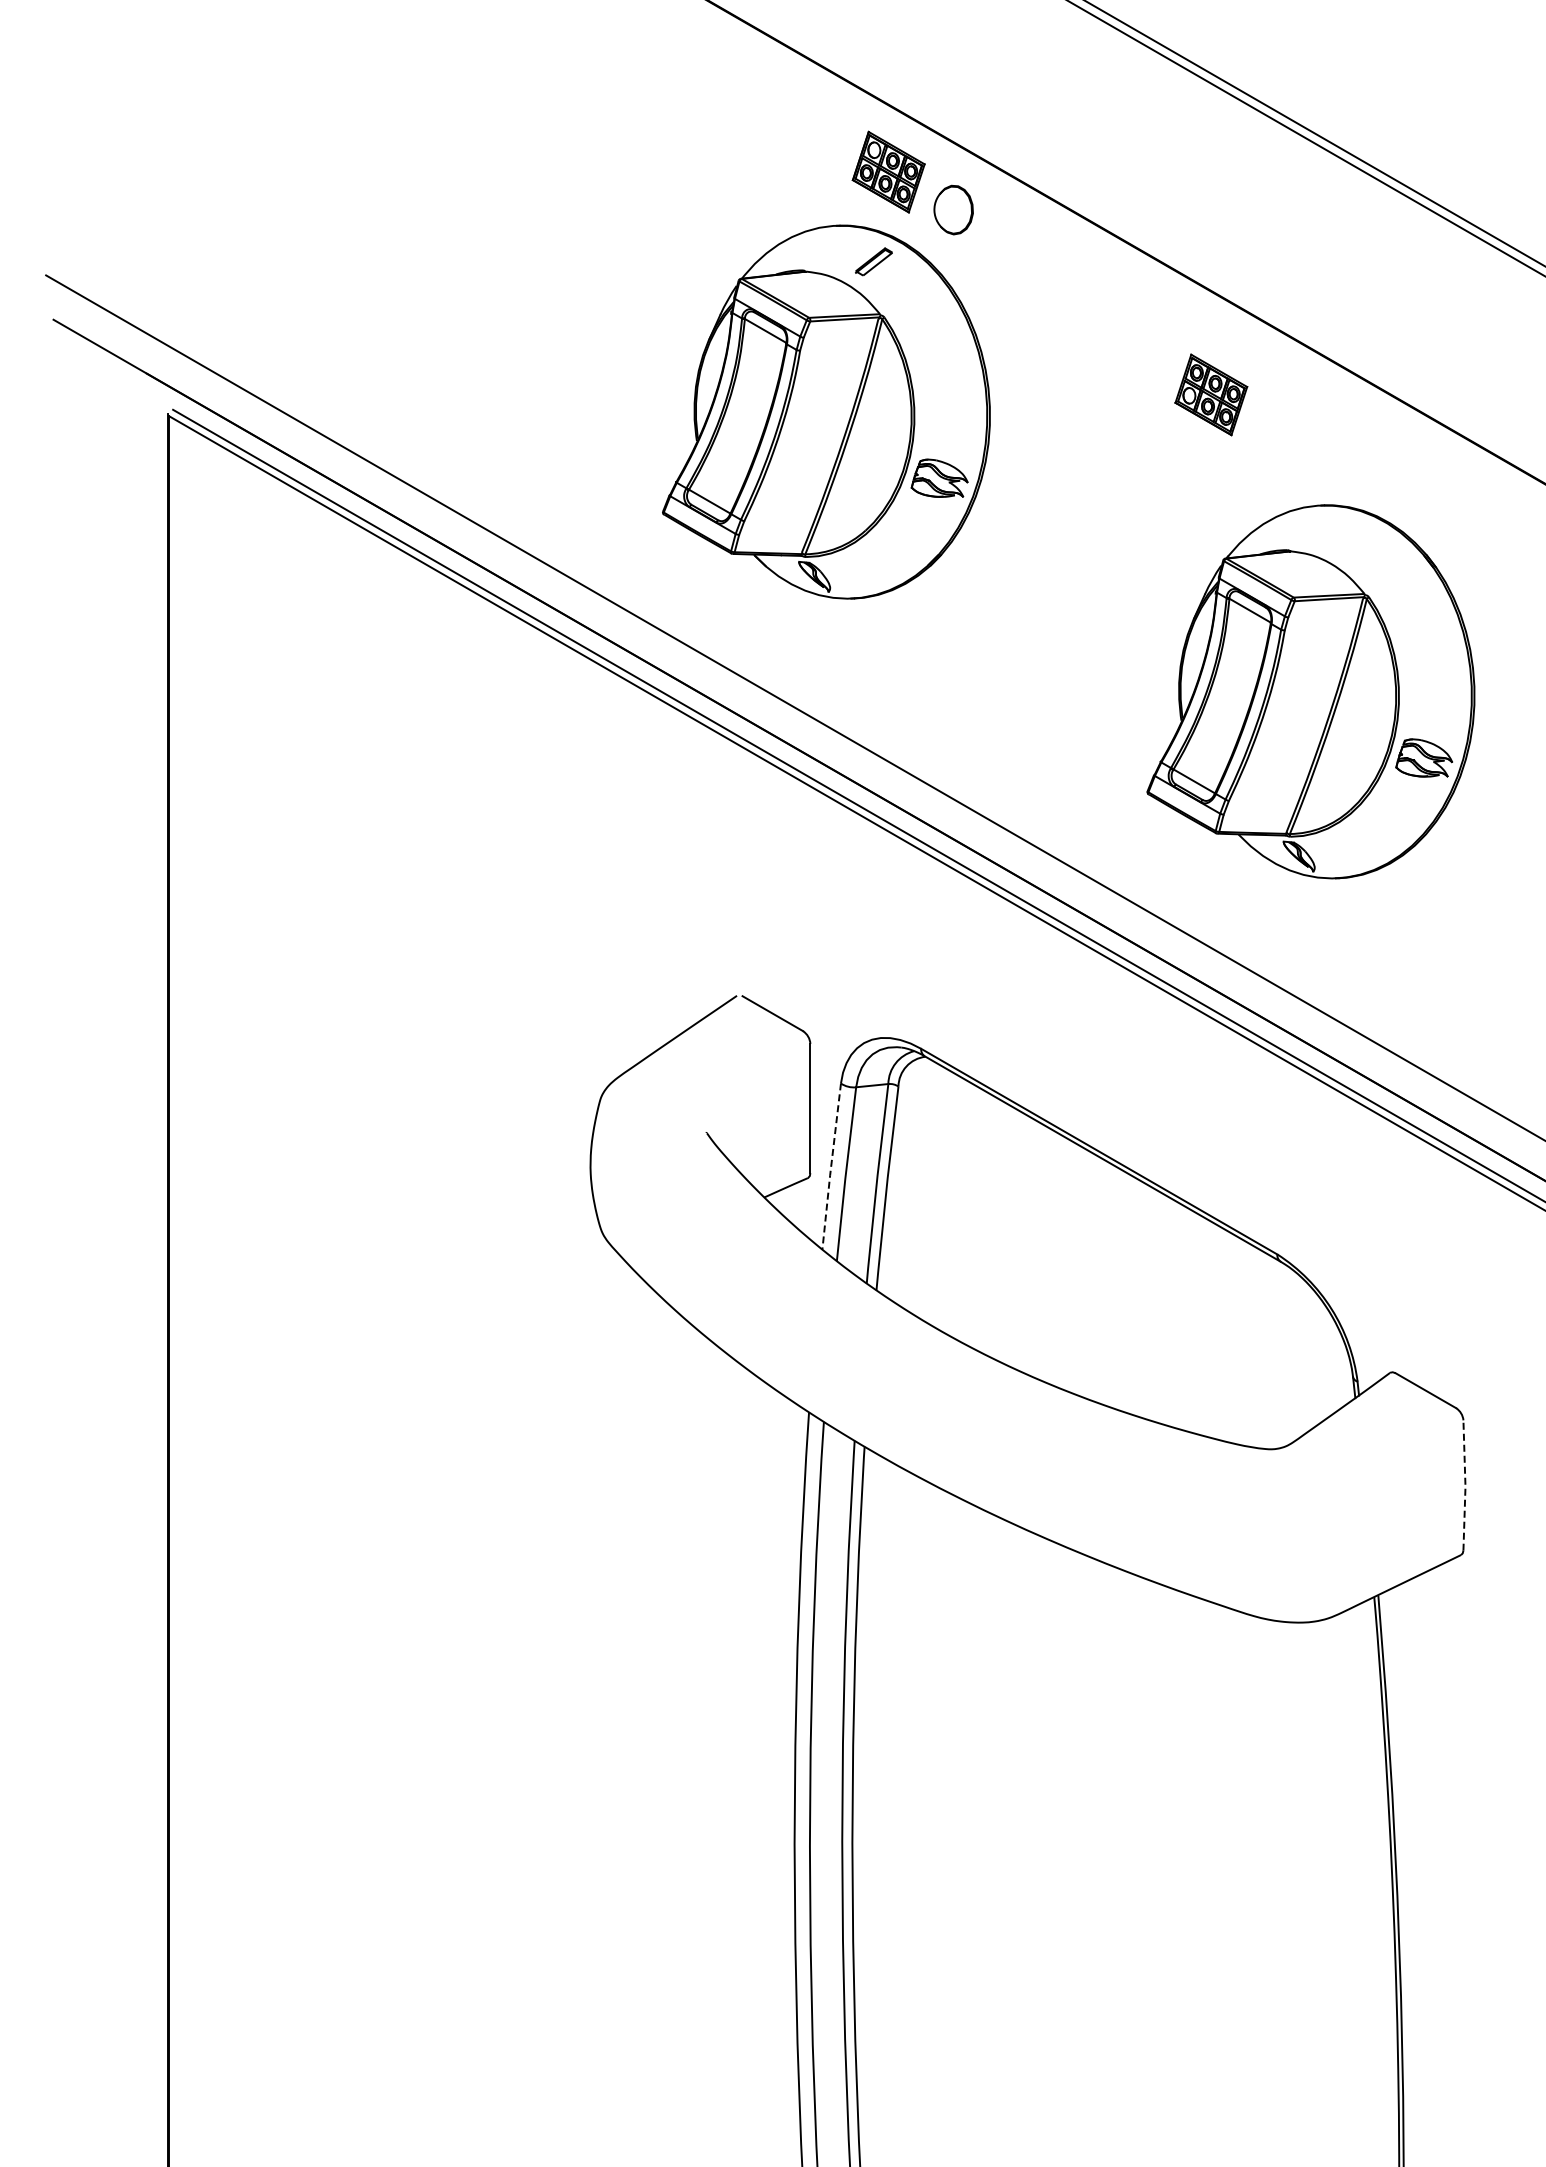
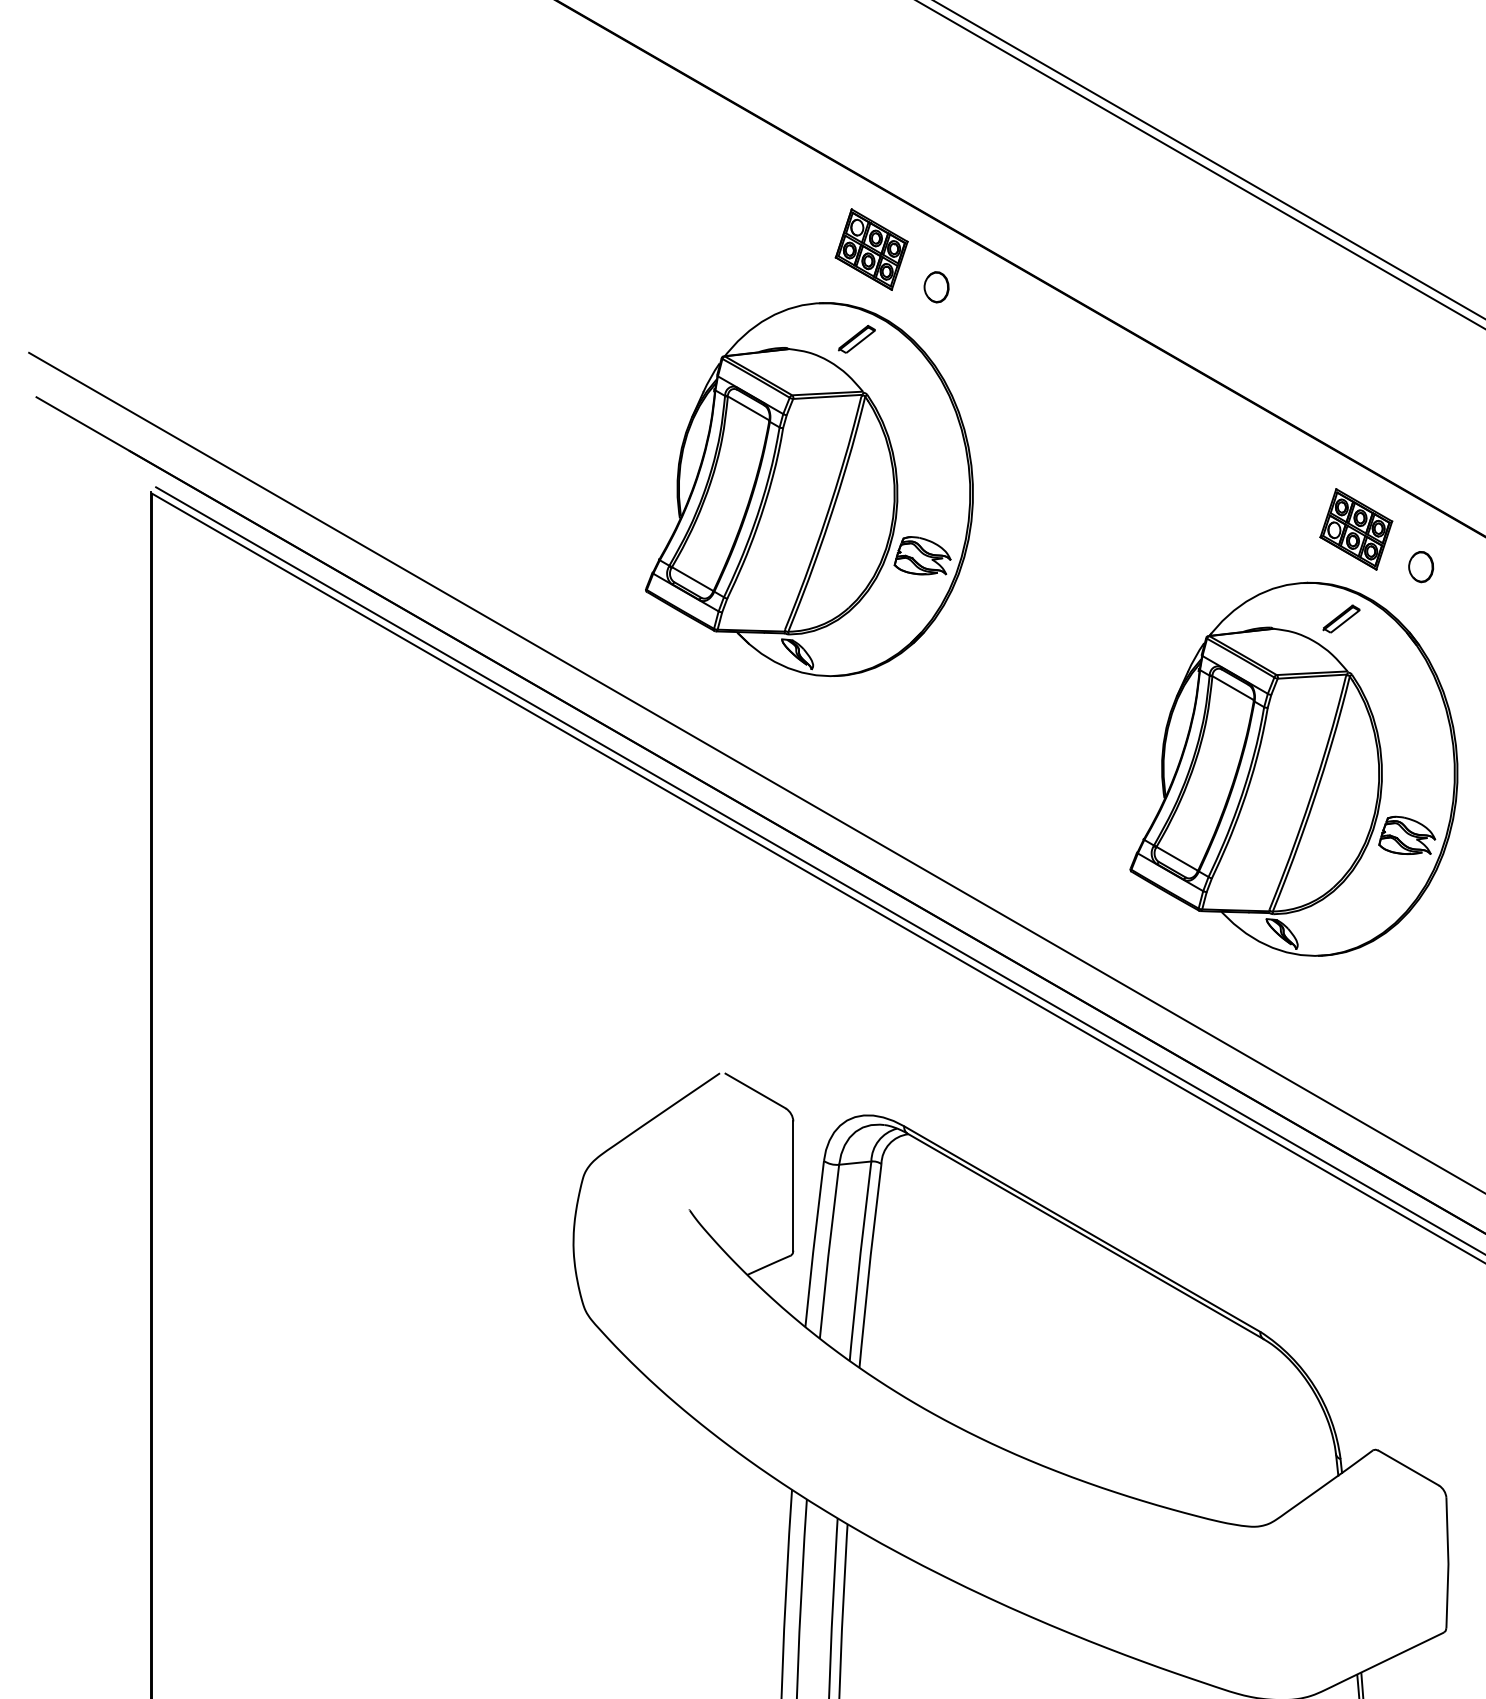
part: (953, 209) -> (936, 286), size x0.62
part: (1211, 394) -> (1356, 528), moved
part: (1438, 489) -> (1421, 566), added
part: (1358, 541) -> (1341, 618), added
line: (831, 1167) -> (814, 1244), dashed -> solid
line: (1465, 1485) -> (1448, 1562), dashed -> solid

